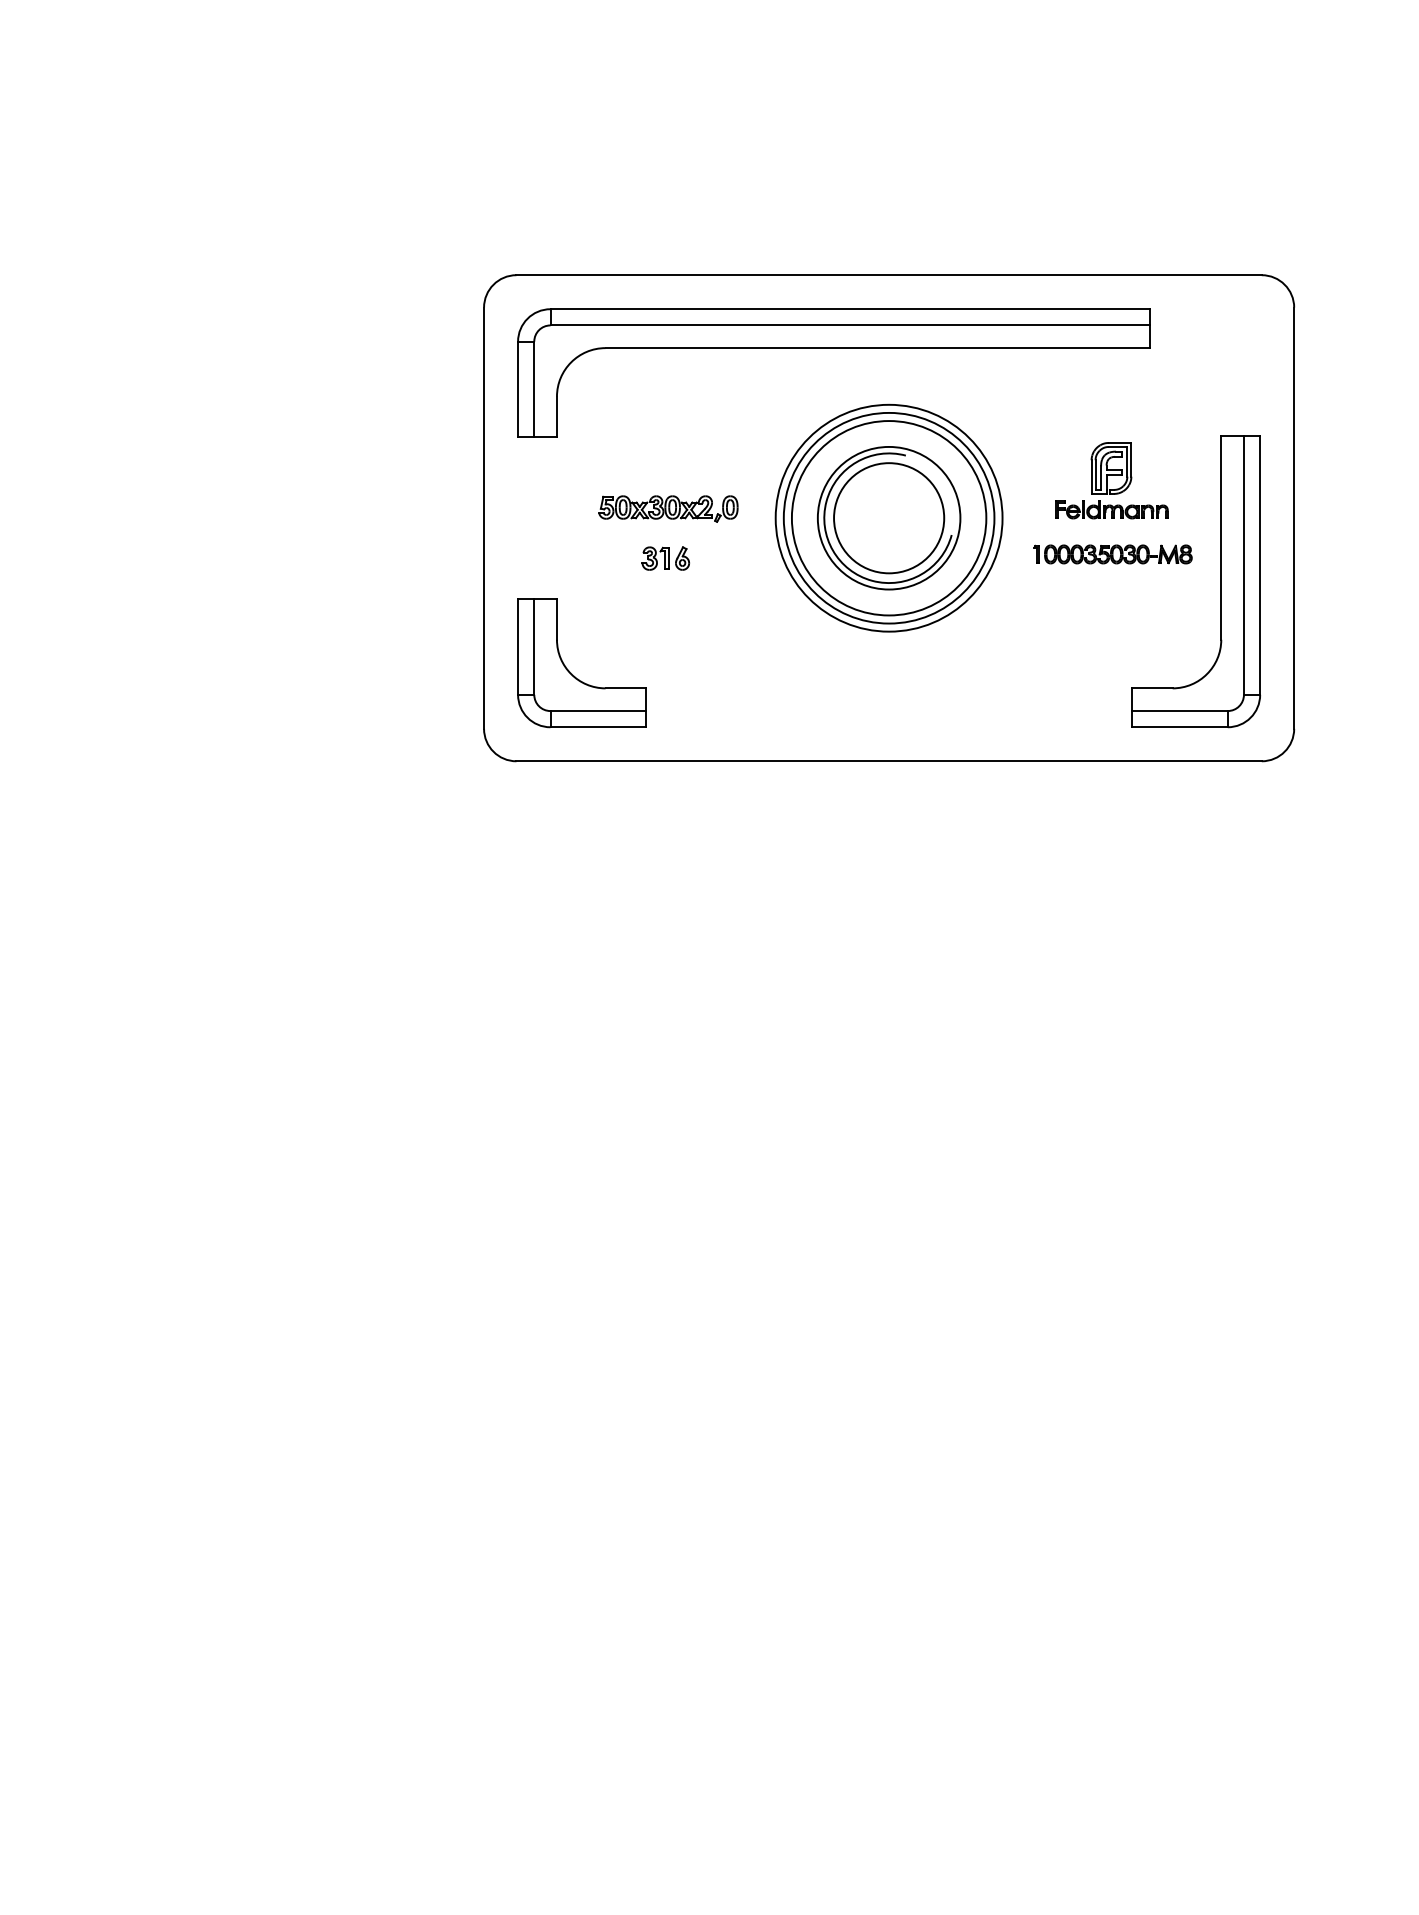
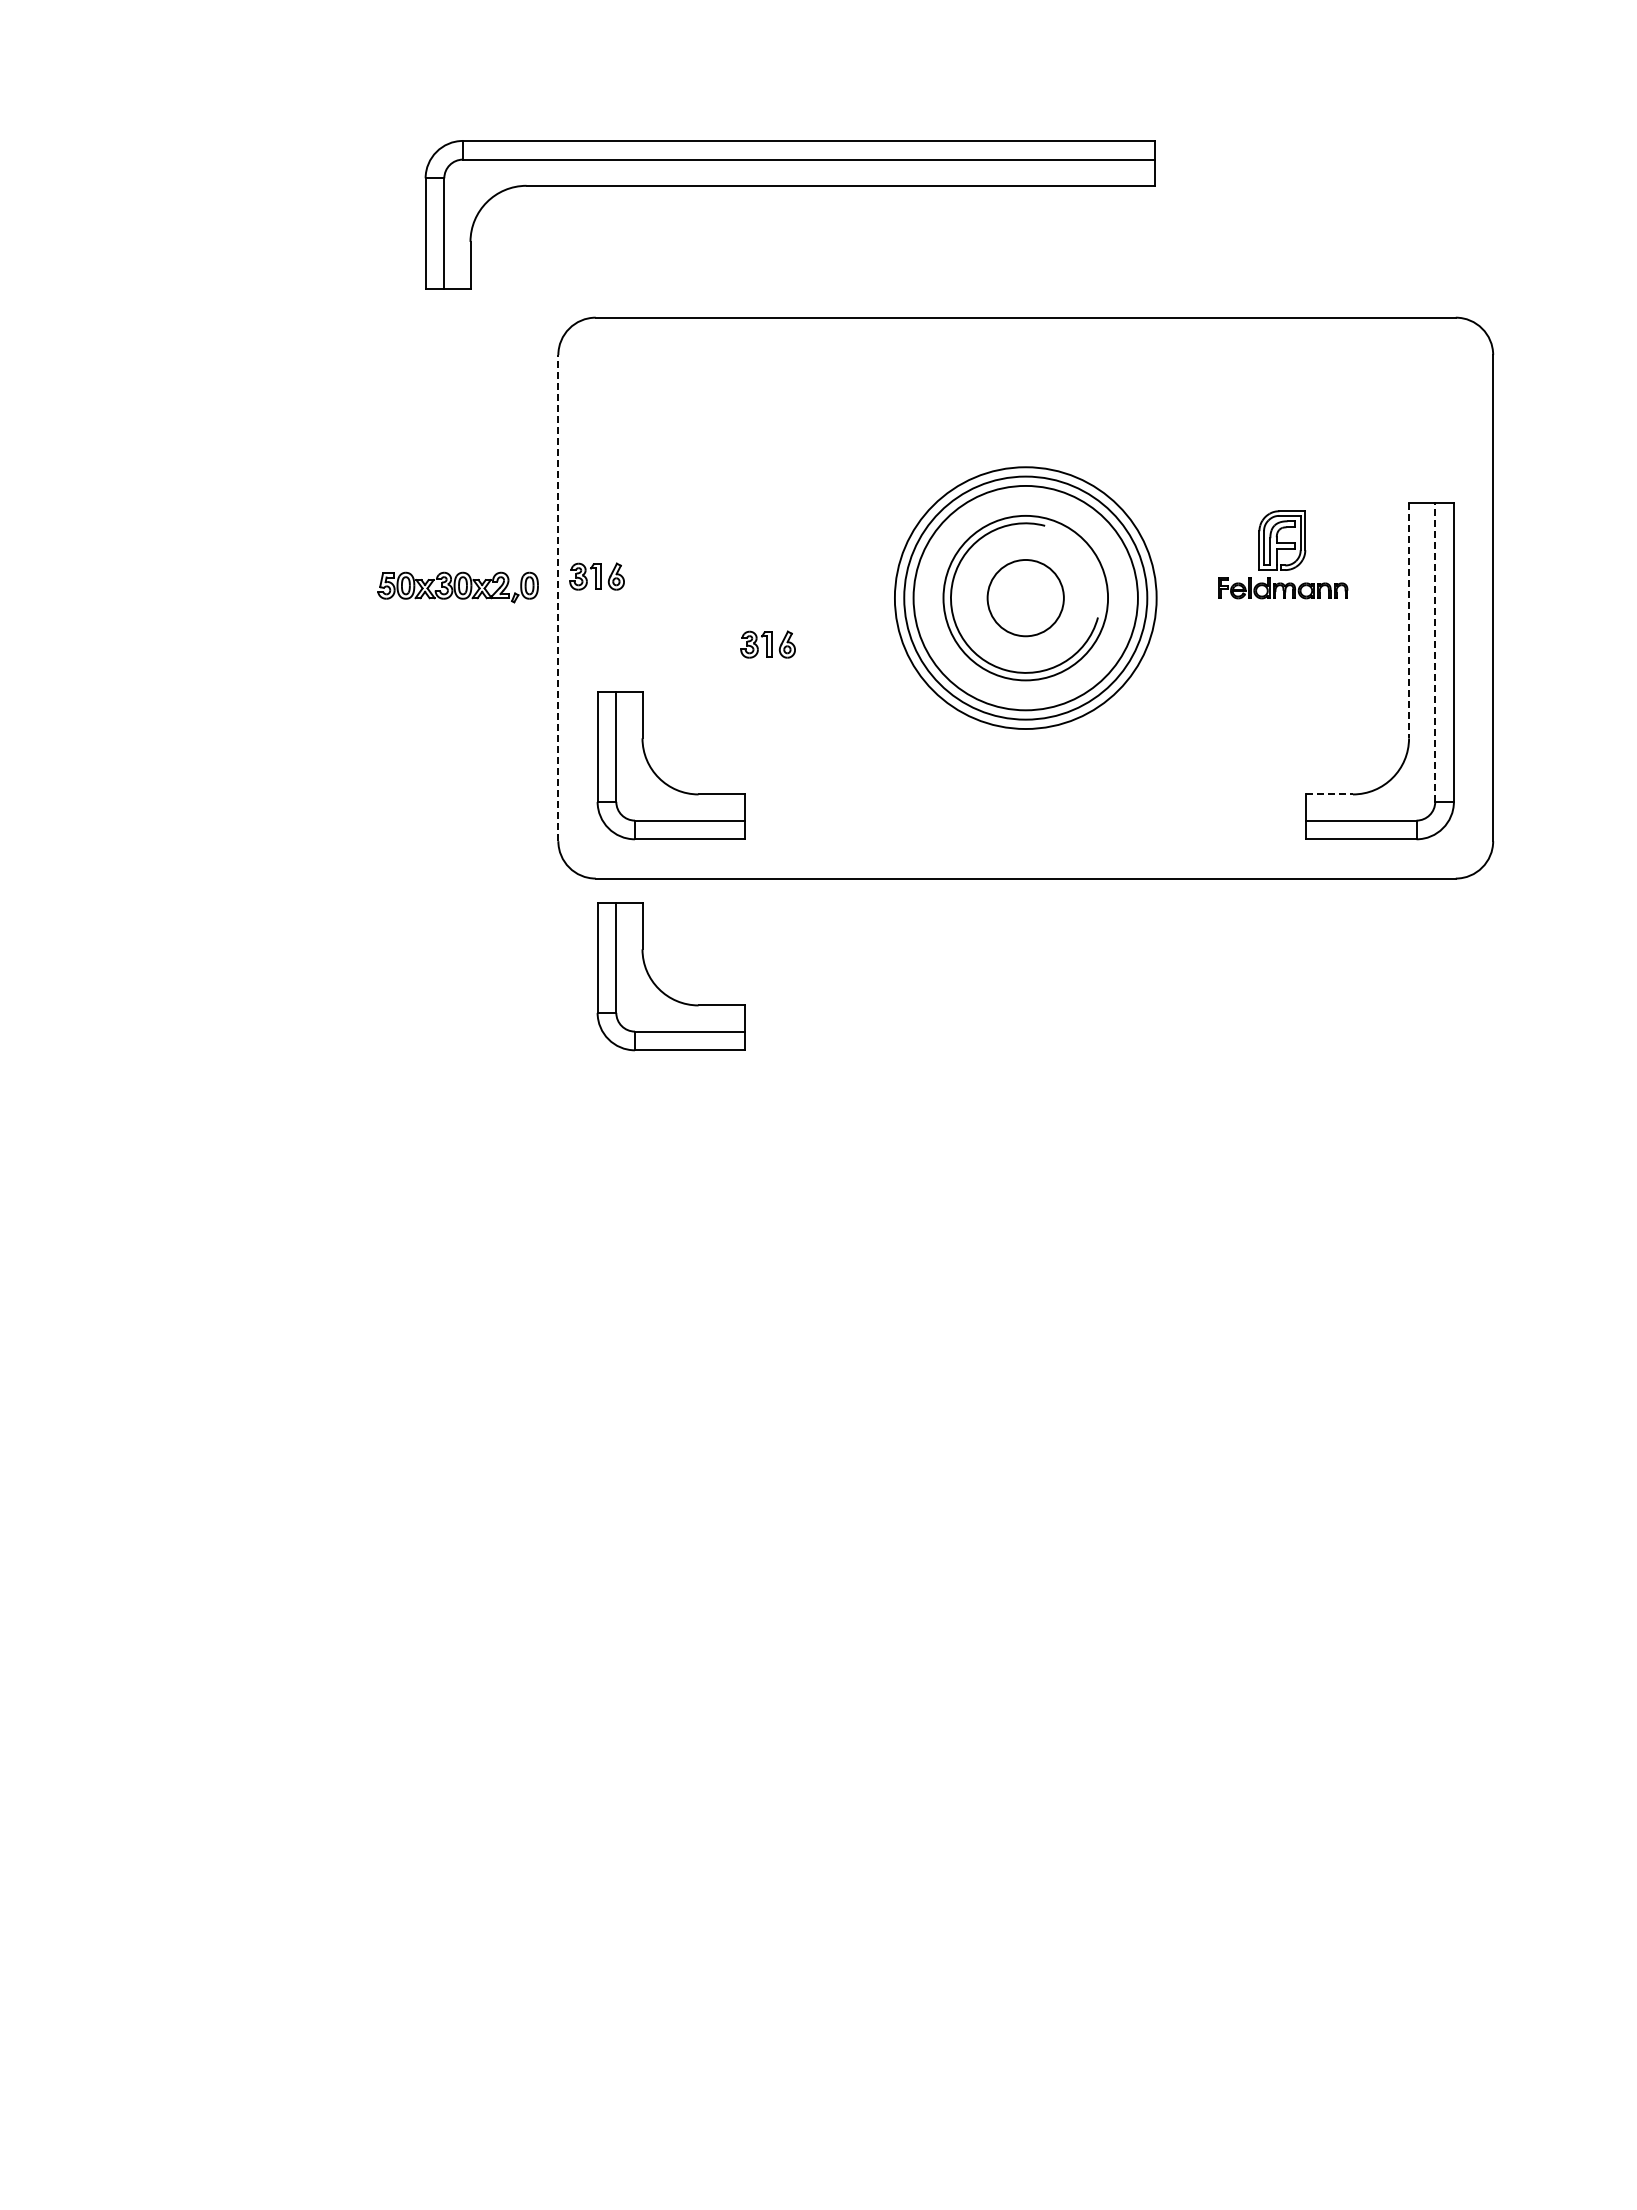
part: (833, 348) -> (789, 186), moved
part: (517, 499) -> (596, 576), added
part: (667, 509) -> (457, 587), moved
line: (484, 517) -> (558, 597), solid -> dashed
circle: (888, 517) -> (1025, 597), size x0.6
line: (1221, 537) -> (1409, 620), solid -> dashed
part: (1112, 554) -> (1283, 639), removed
line: (1244, 565) -> (1435, 652), solid -> dashed
line: (1153, 688) -> (1330, 794), solid -> dashed
part: (569, 853) -> (656, 984), added

